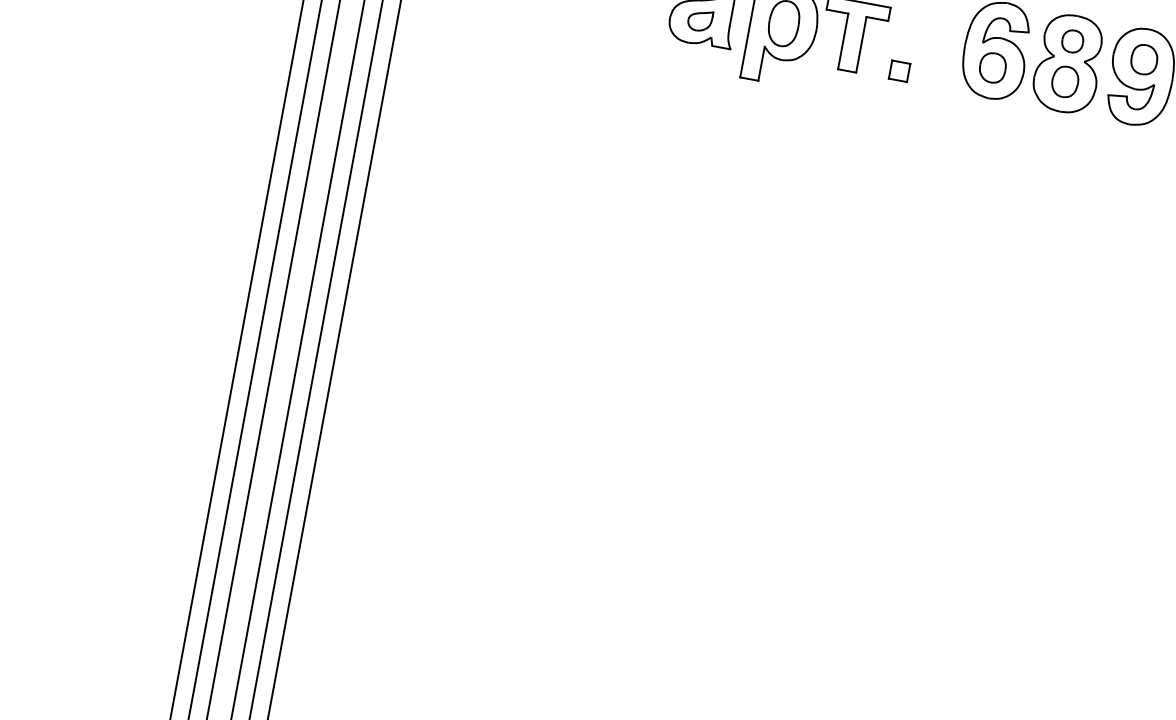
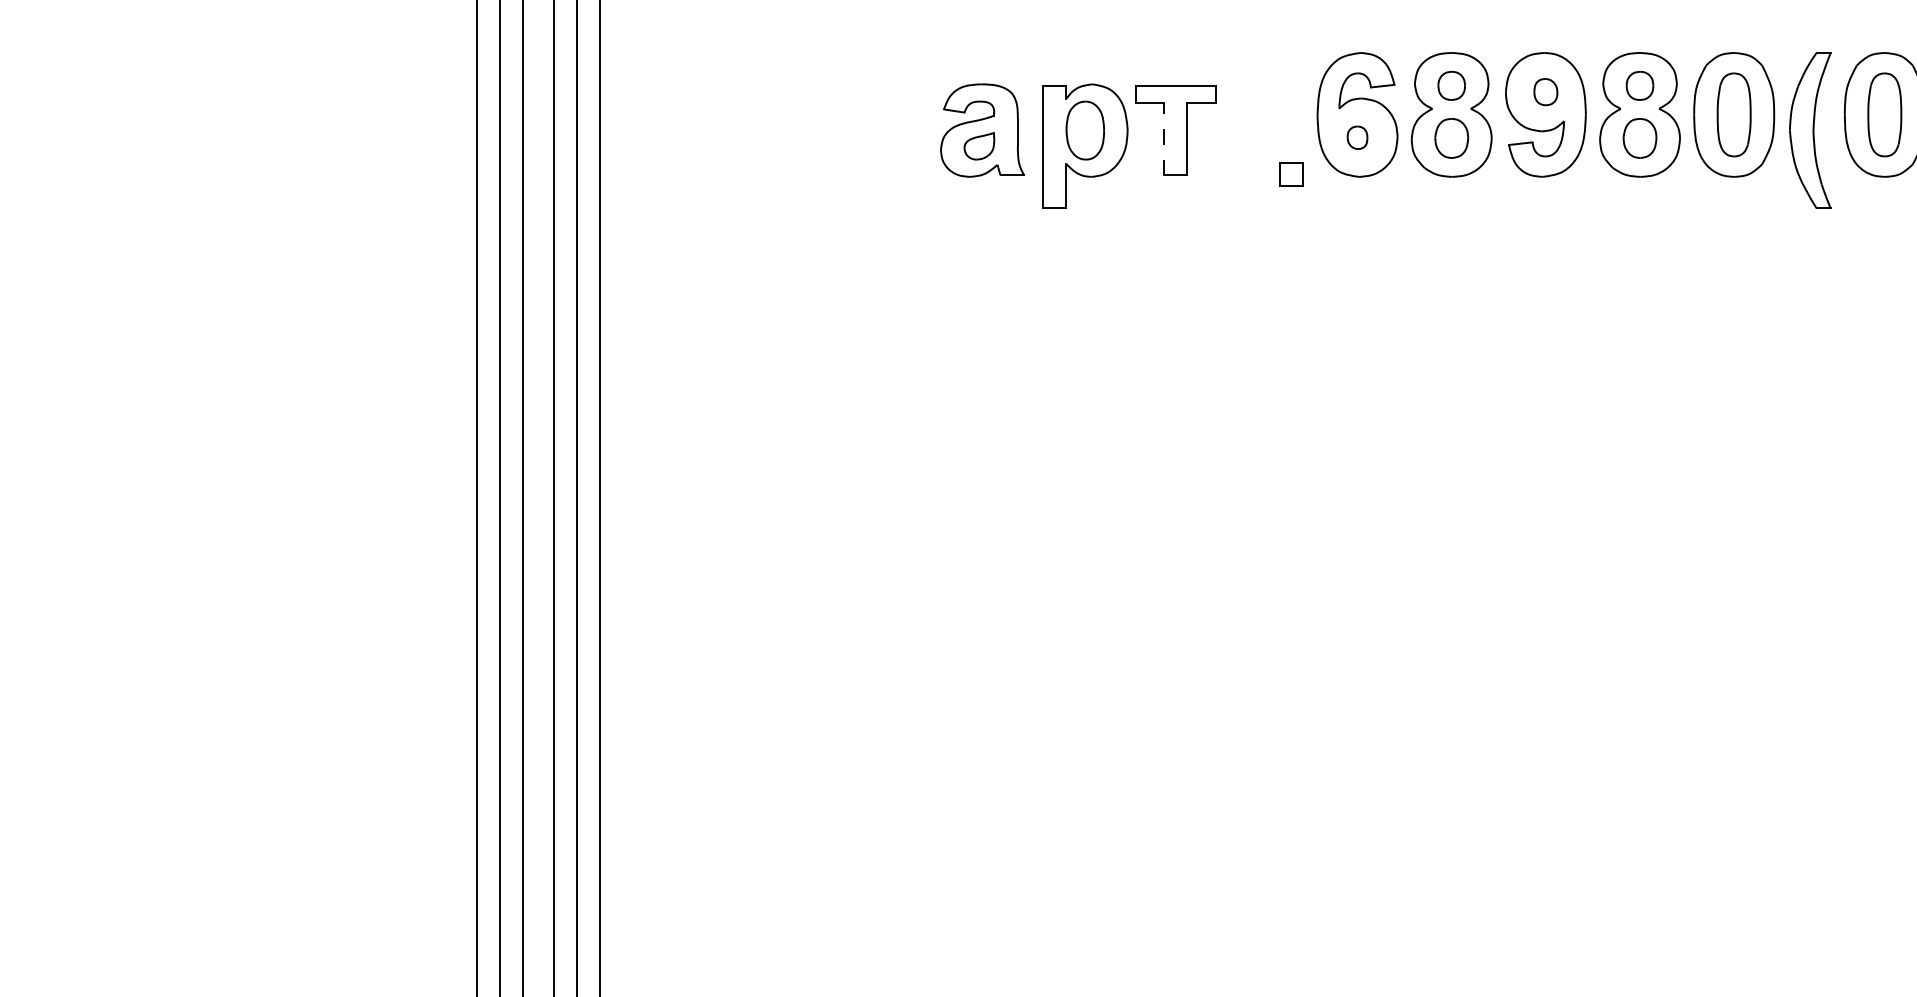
line: (843, 40) -> (1163, 138), solid -> dashed
part: (1144, 59) -> (1545, 91), size x0.7
part: (992, 67) -> (1357, 137), size x0.6
part: (899, 71) -> (1291, 174), moved

